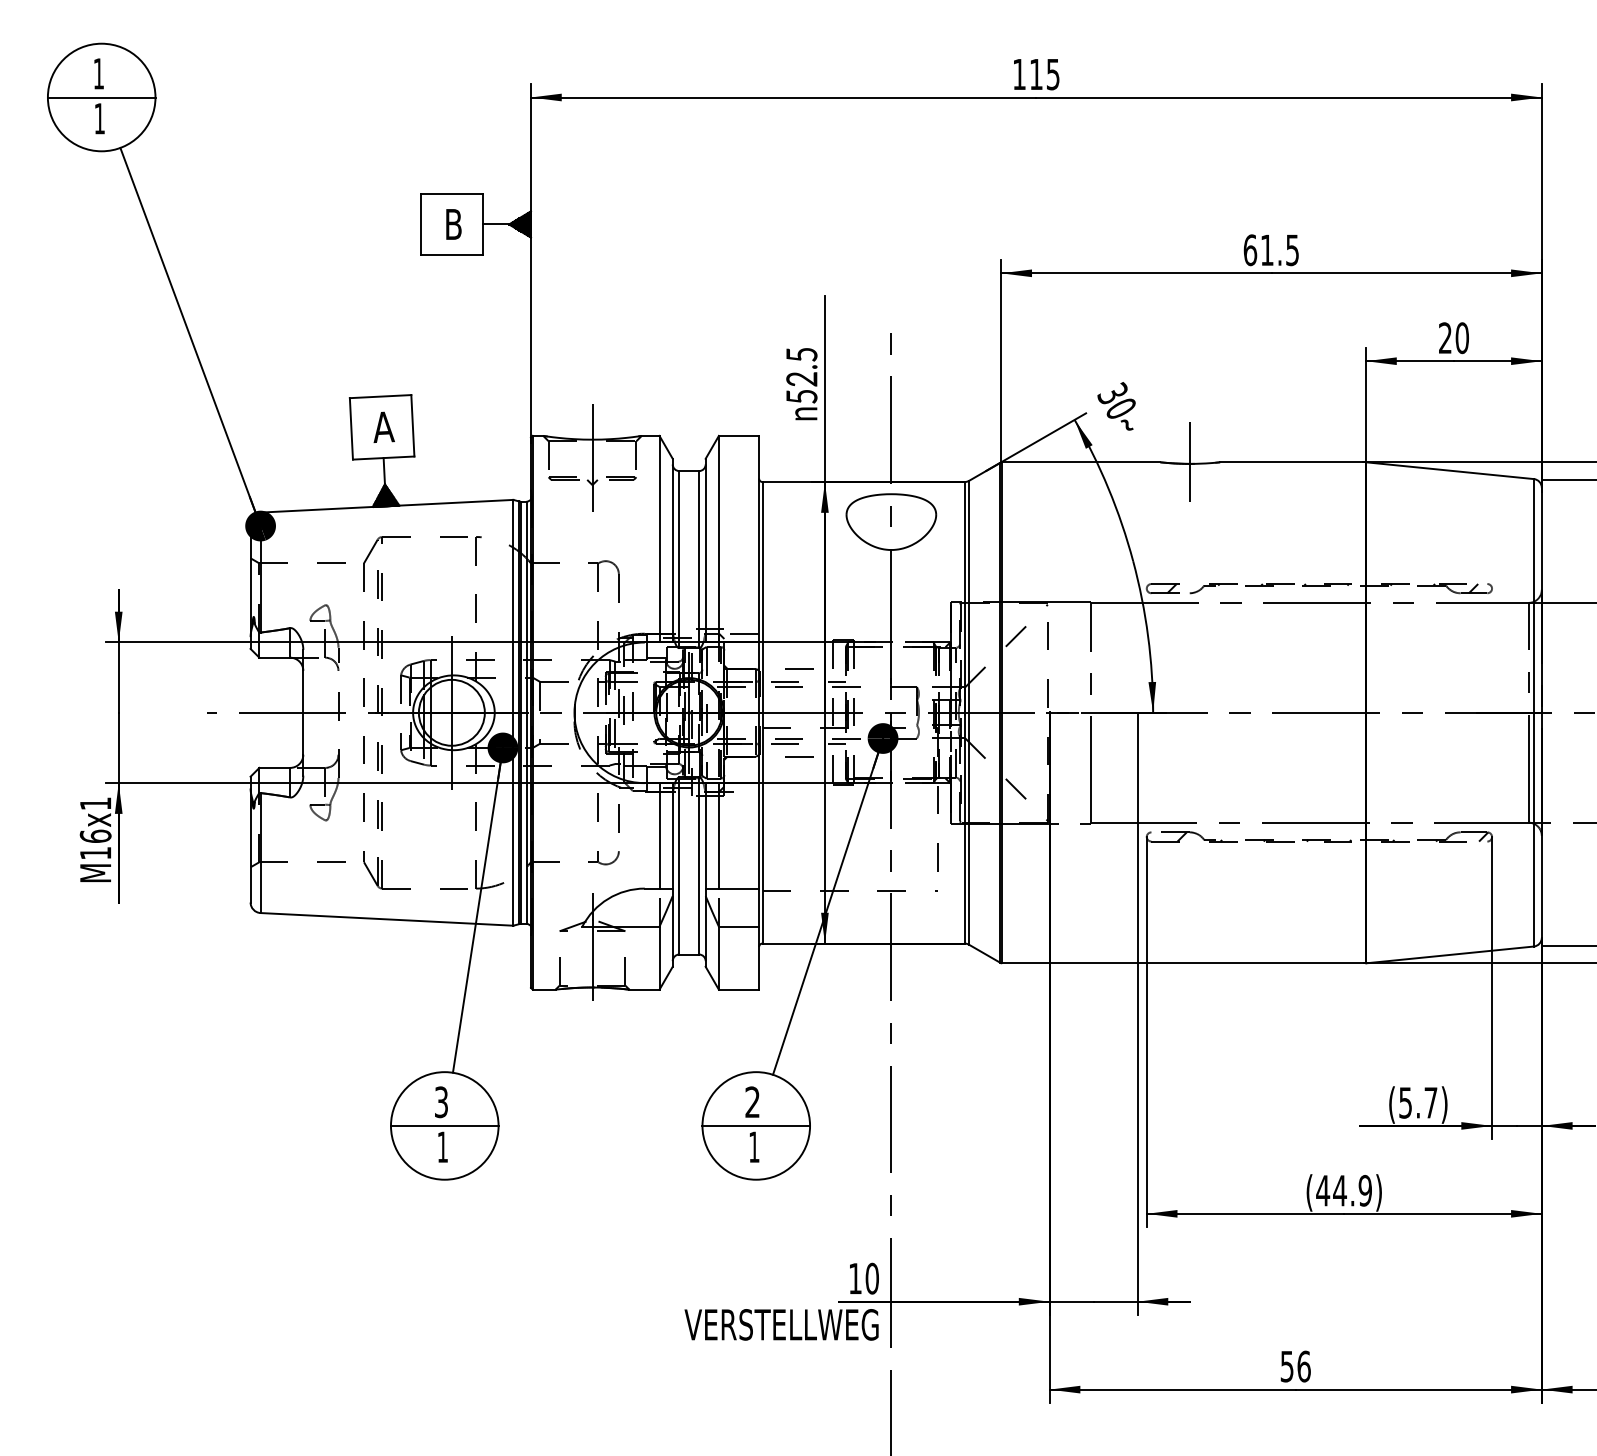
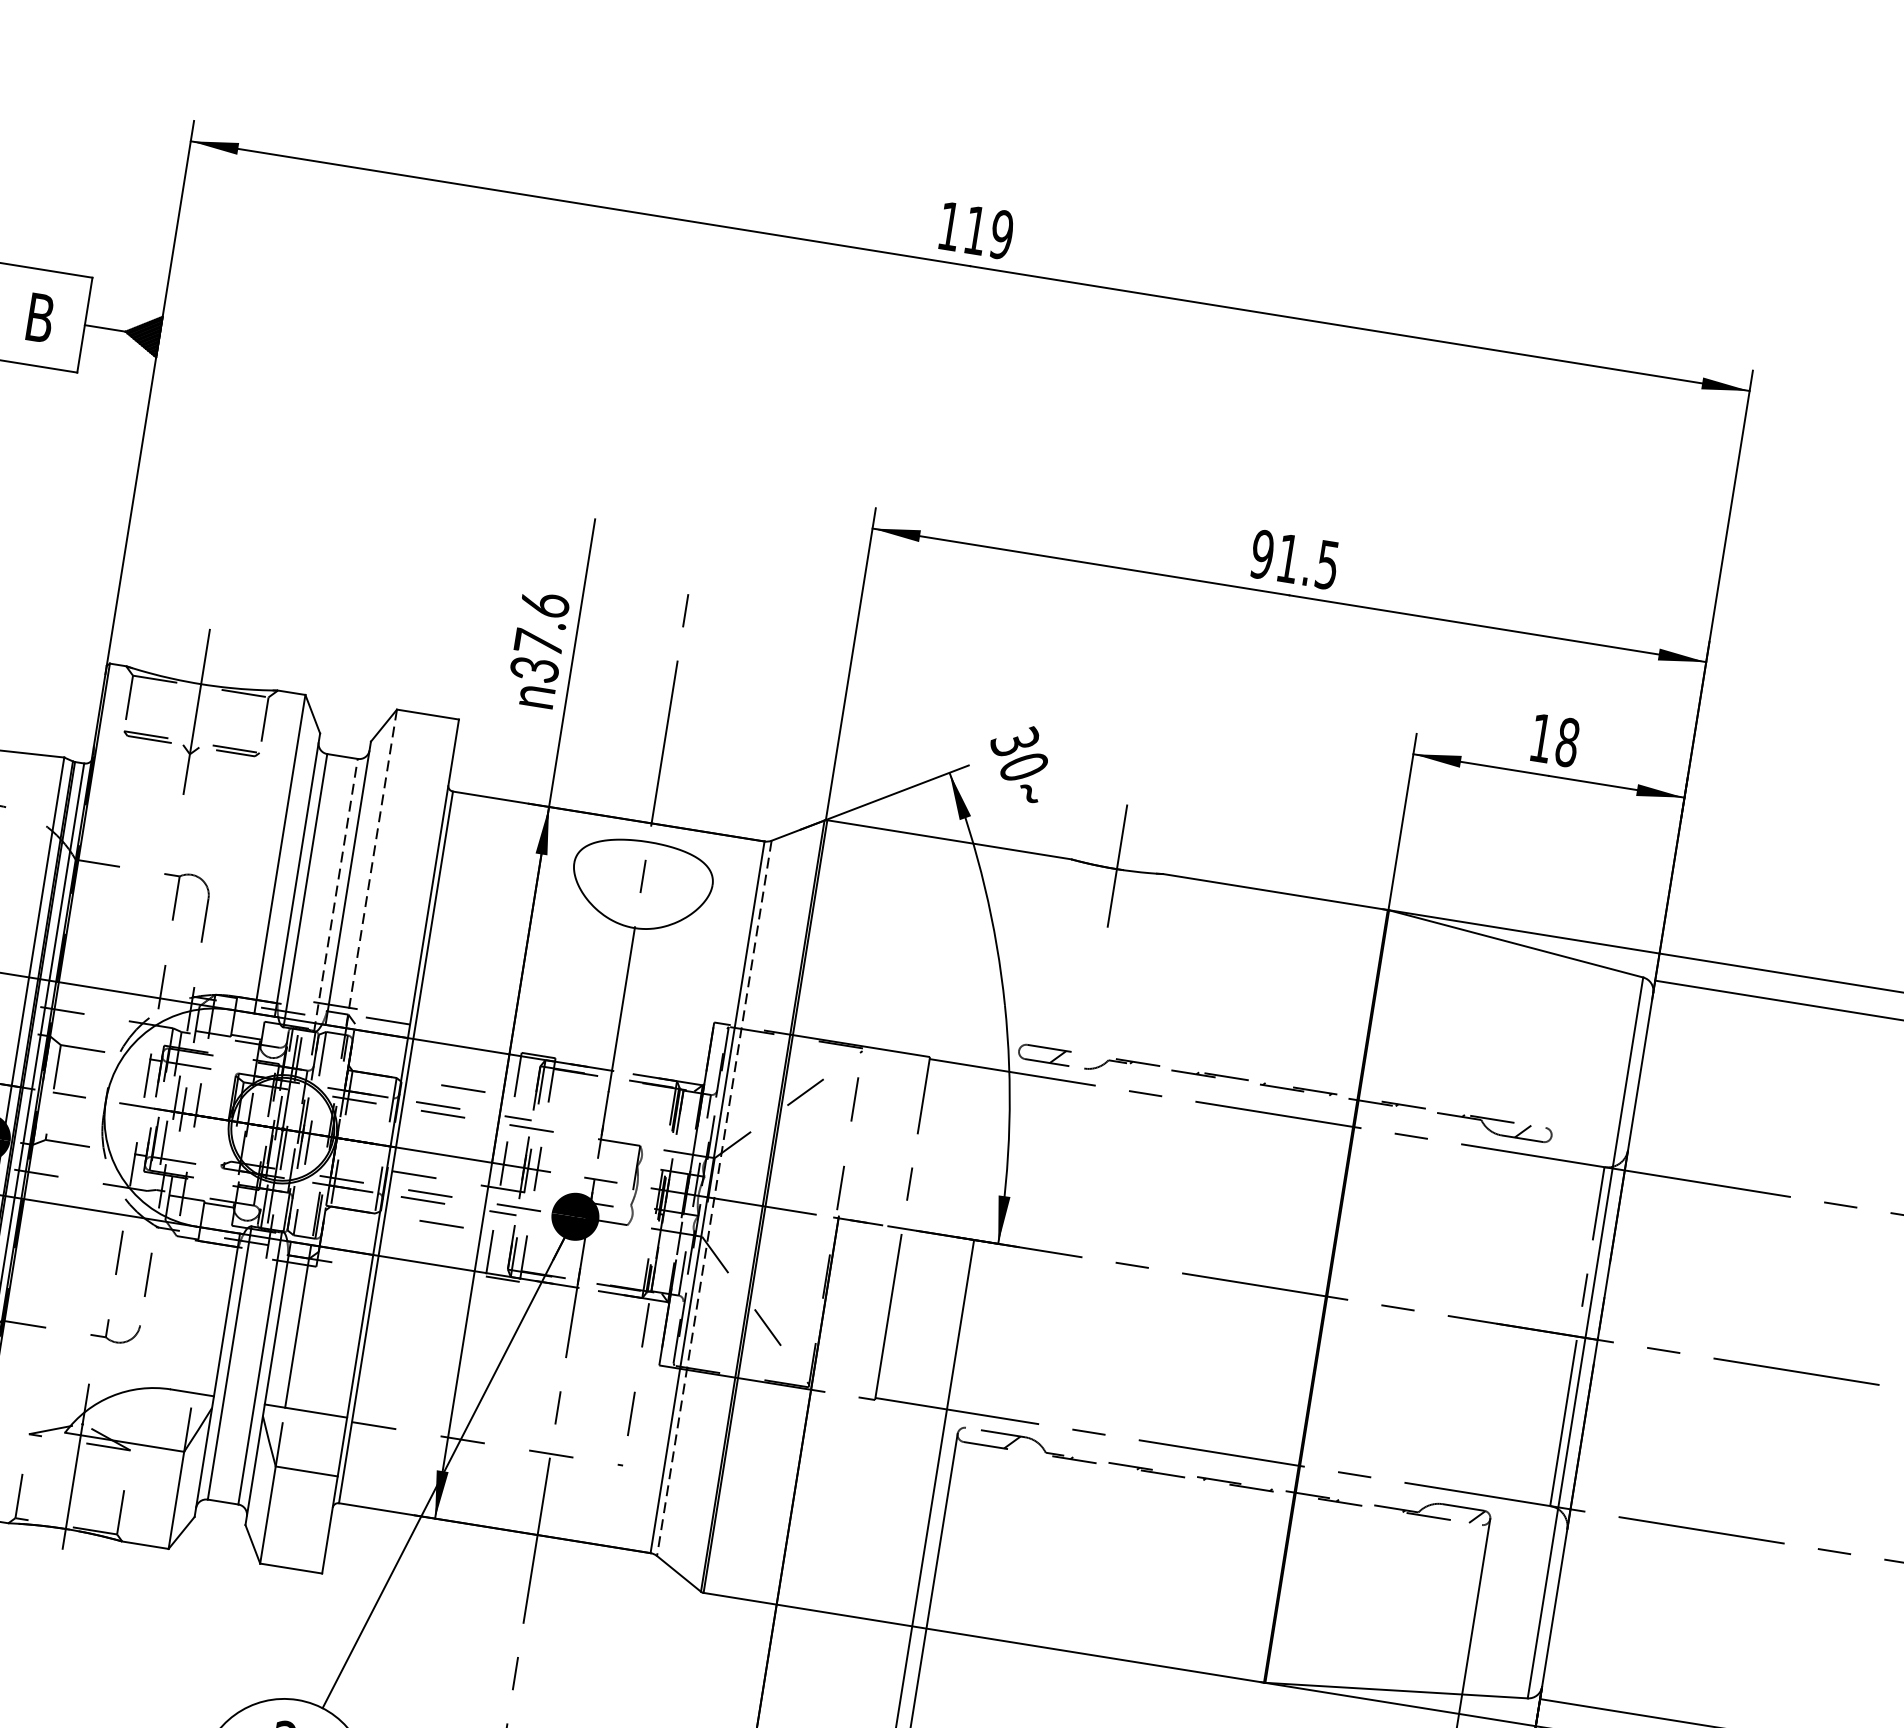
text: (1052, 74) -> (1000, 234), 115 -> 119
text: (1250, 250) -> (1262, 554), 61.5 -> 91.5
text: (1453, 337) -> (1554, 739), 20 -> 18
text: (801, 375) -> (539, 636), 52.5 -> 37.6
line: (718, 539) -> (370, 869), solid -> dashed
line: (699, 559) -> (336, 895), solid -> dashed
line: (969, 712) -> (715, 1198), solid -> dashed
line: (659, 835) -> (206, 1311), removed

